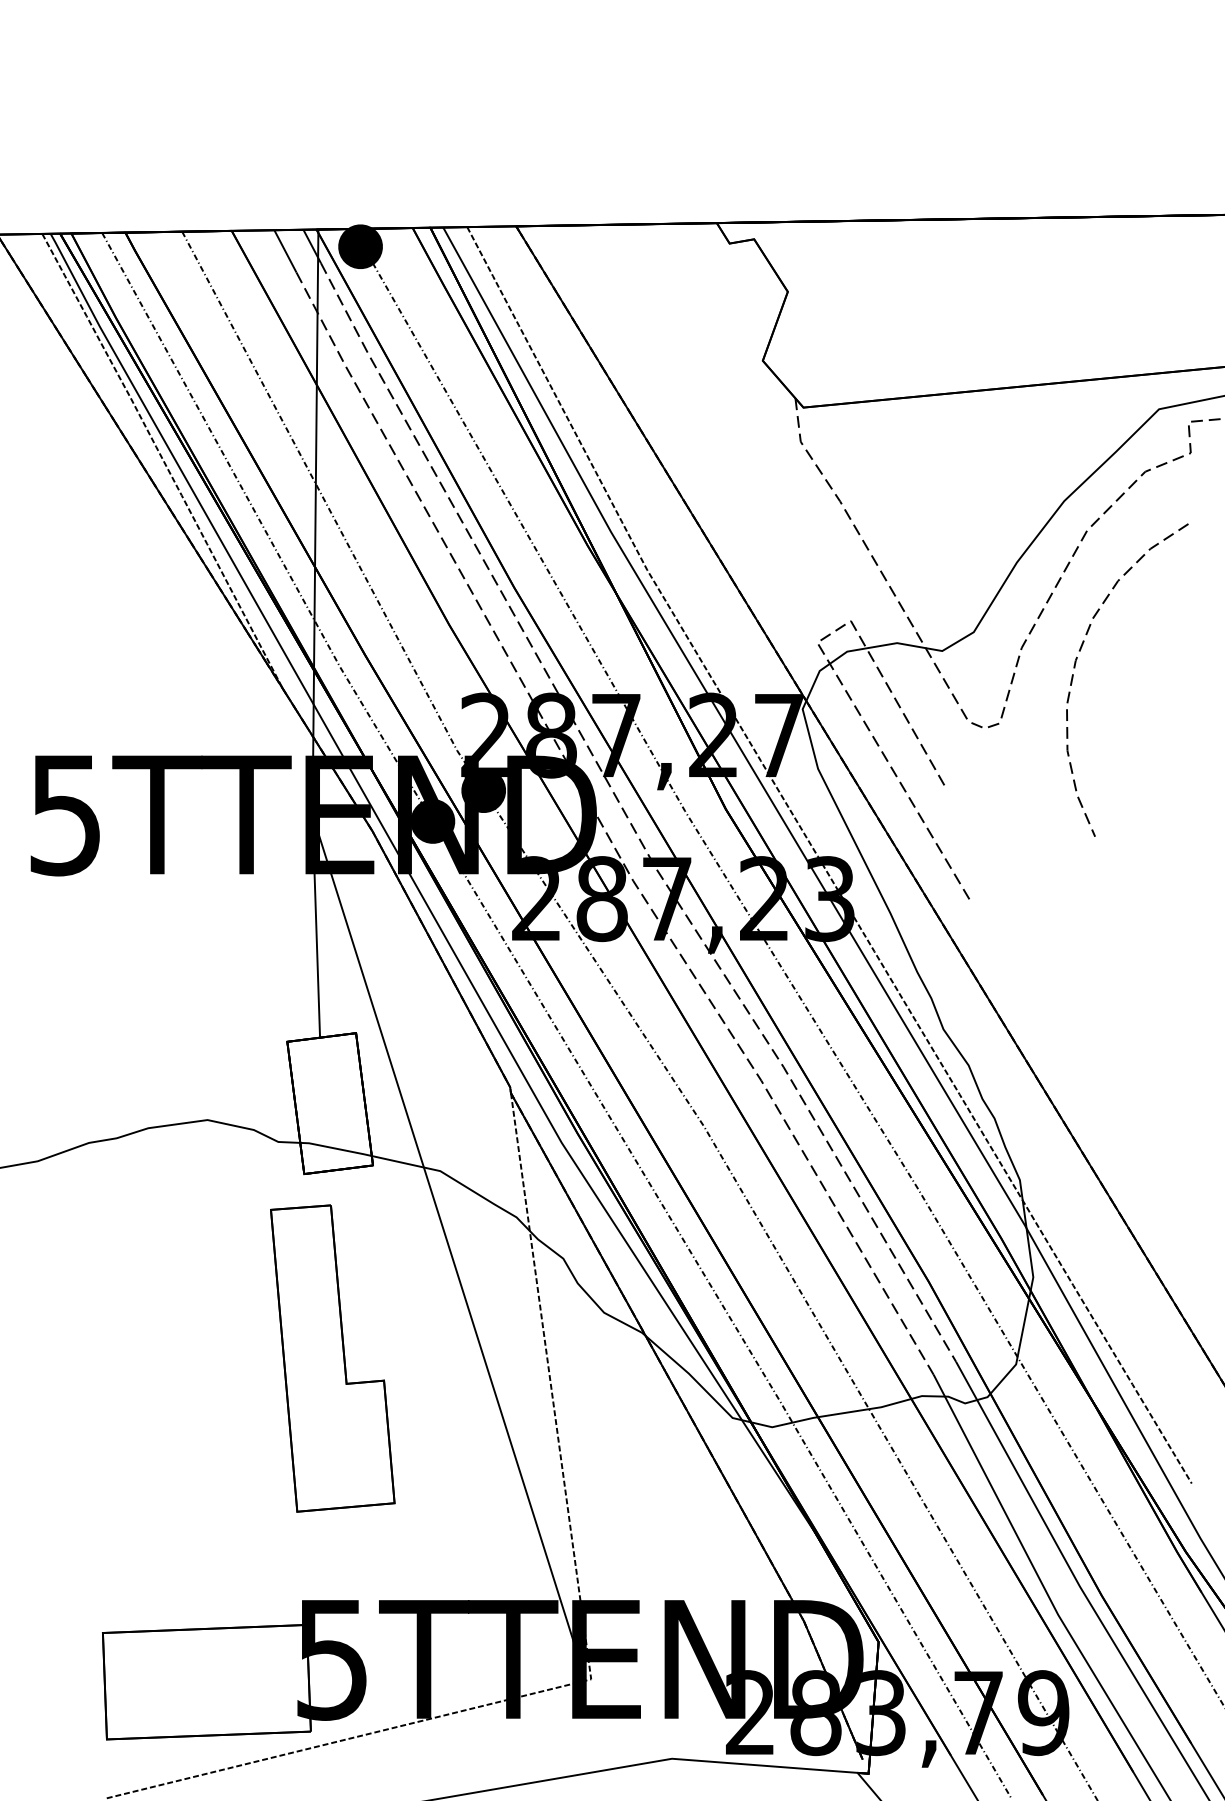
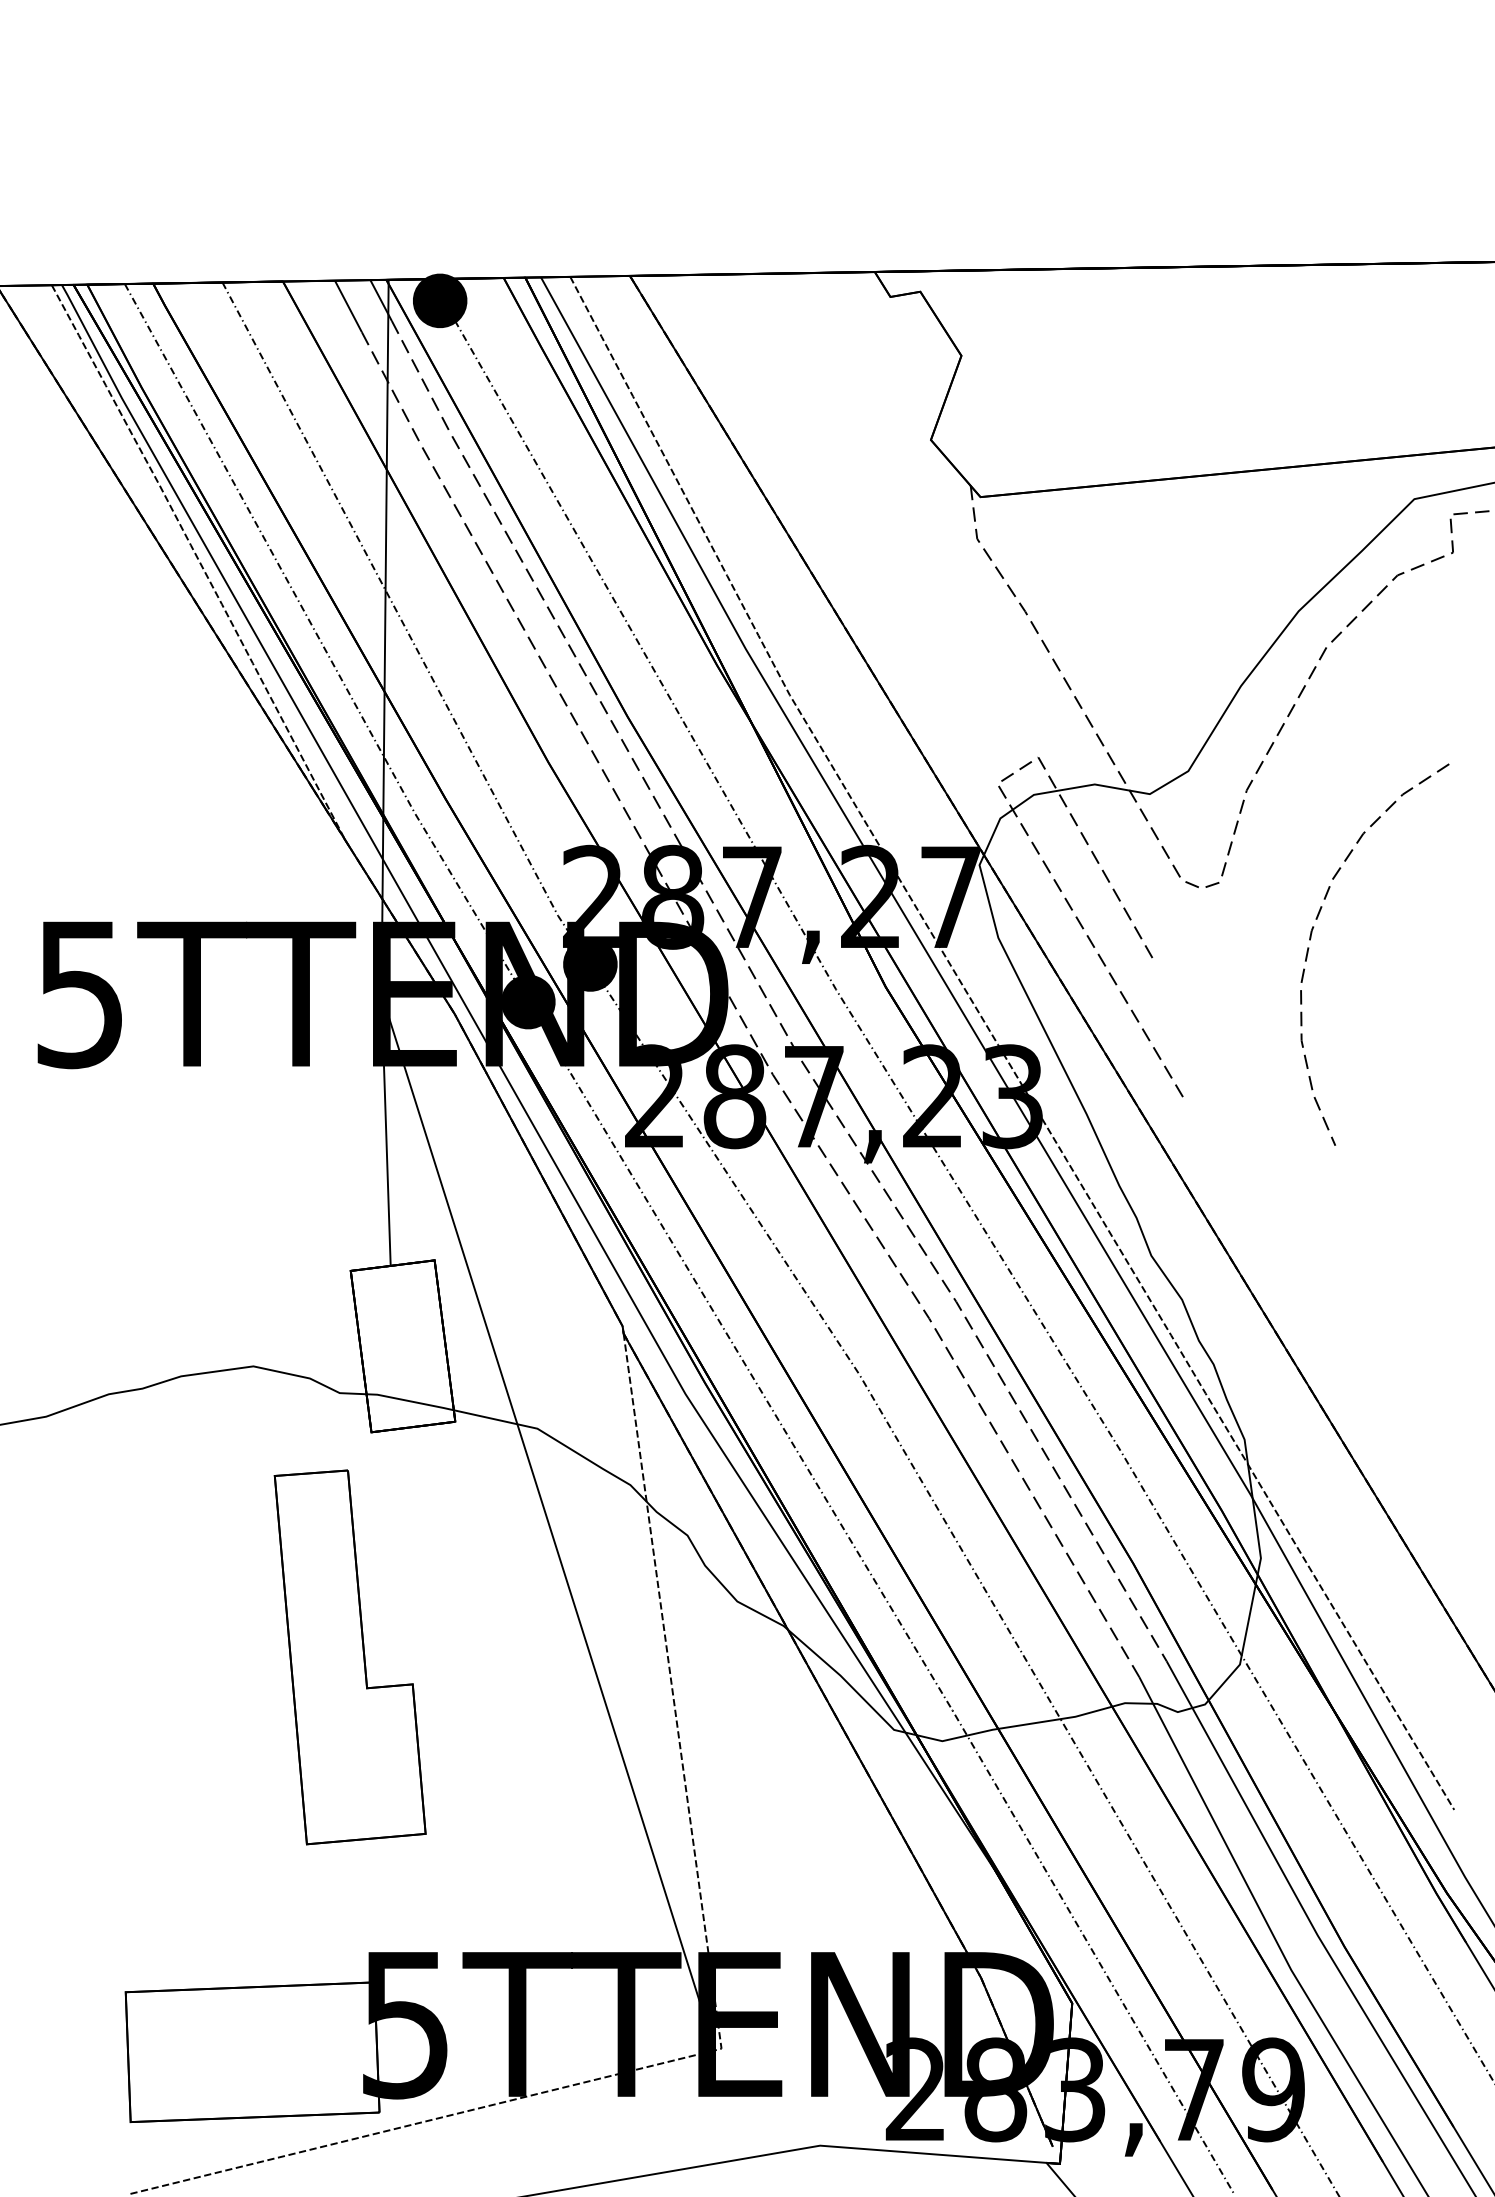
curve: (1075, 666) -> (1311, 938), moved
part: (332, 1358) -> (349, 1657), moved

